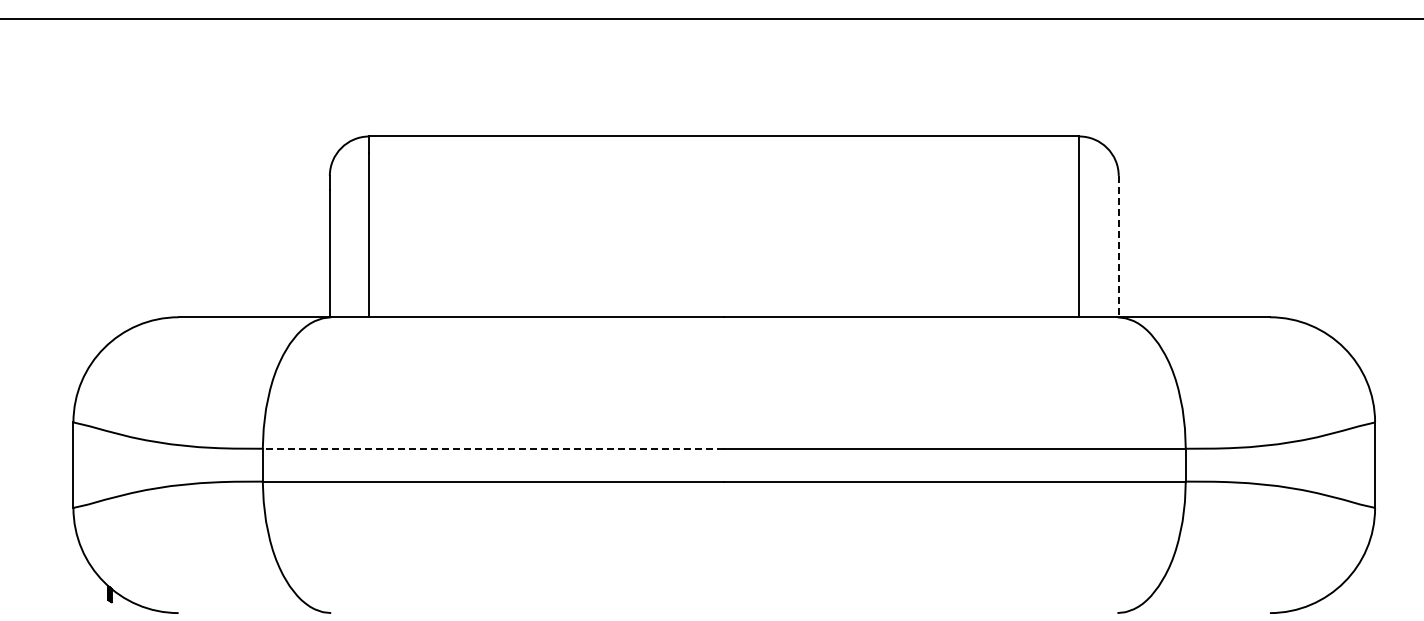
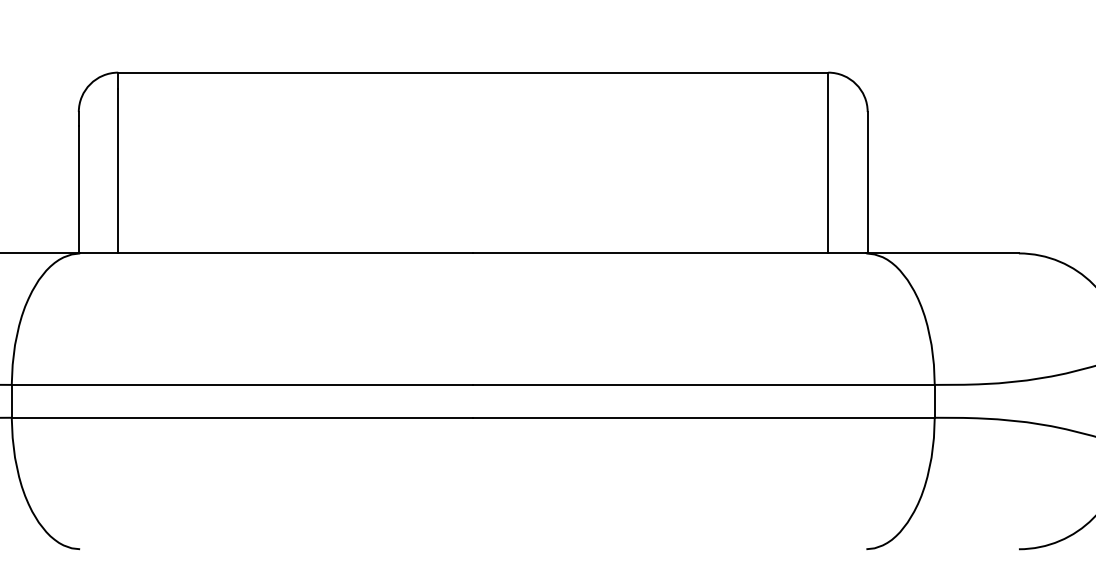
line: (1118, 246) -> (867, 182), dashed -> solid
line: (493, 448) -> (242, 384), dashed -> solid

